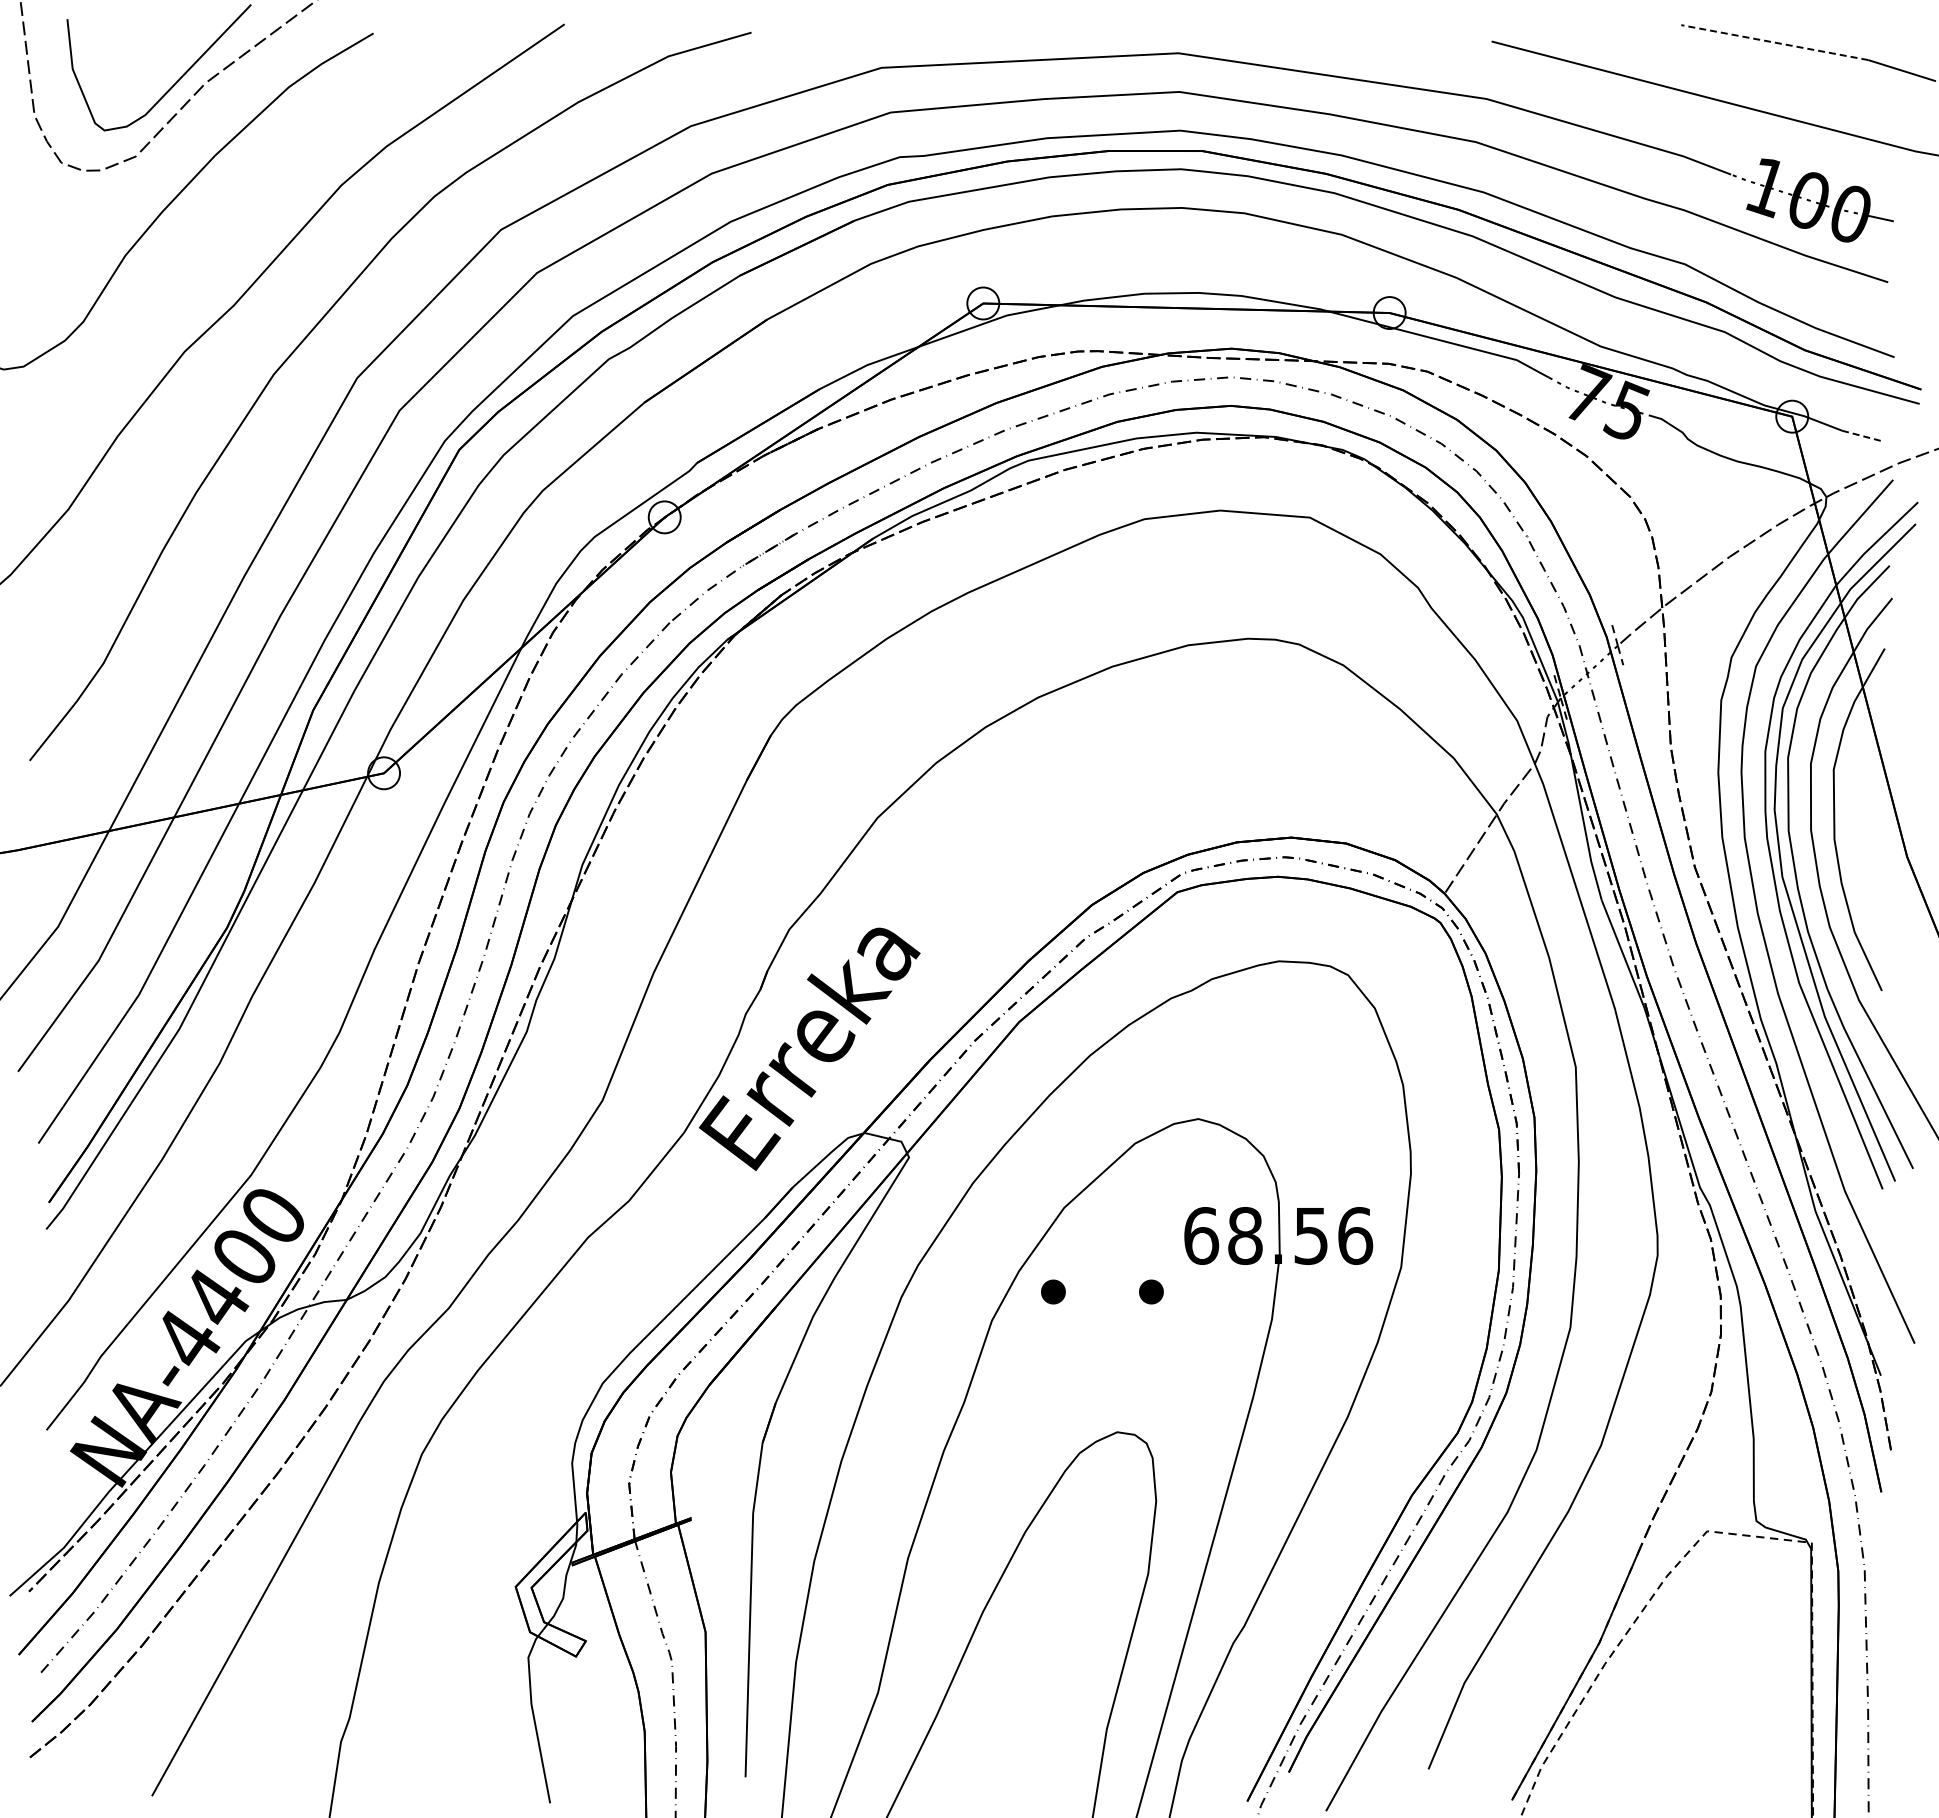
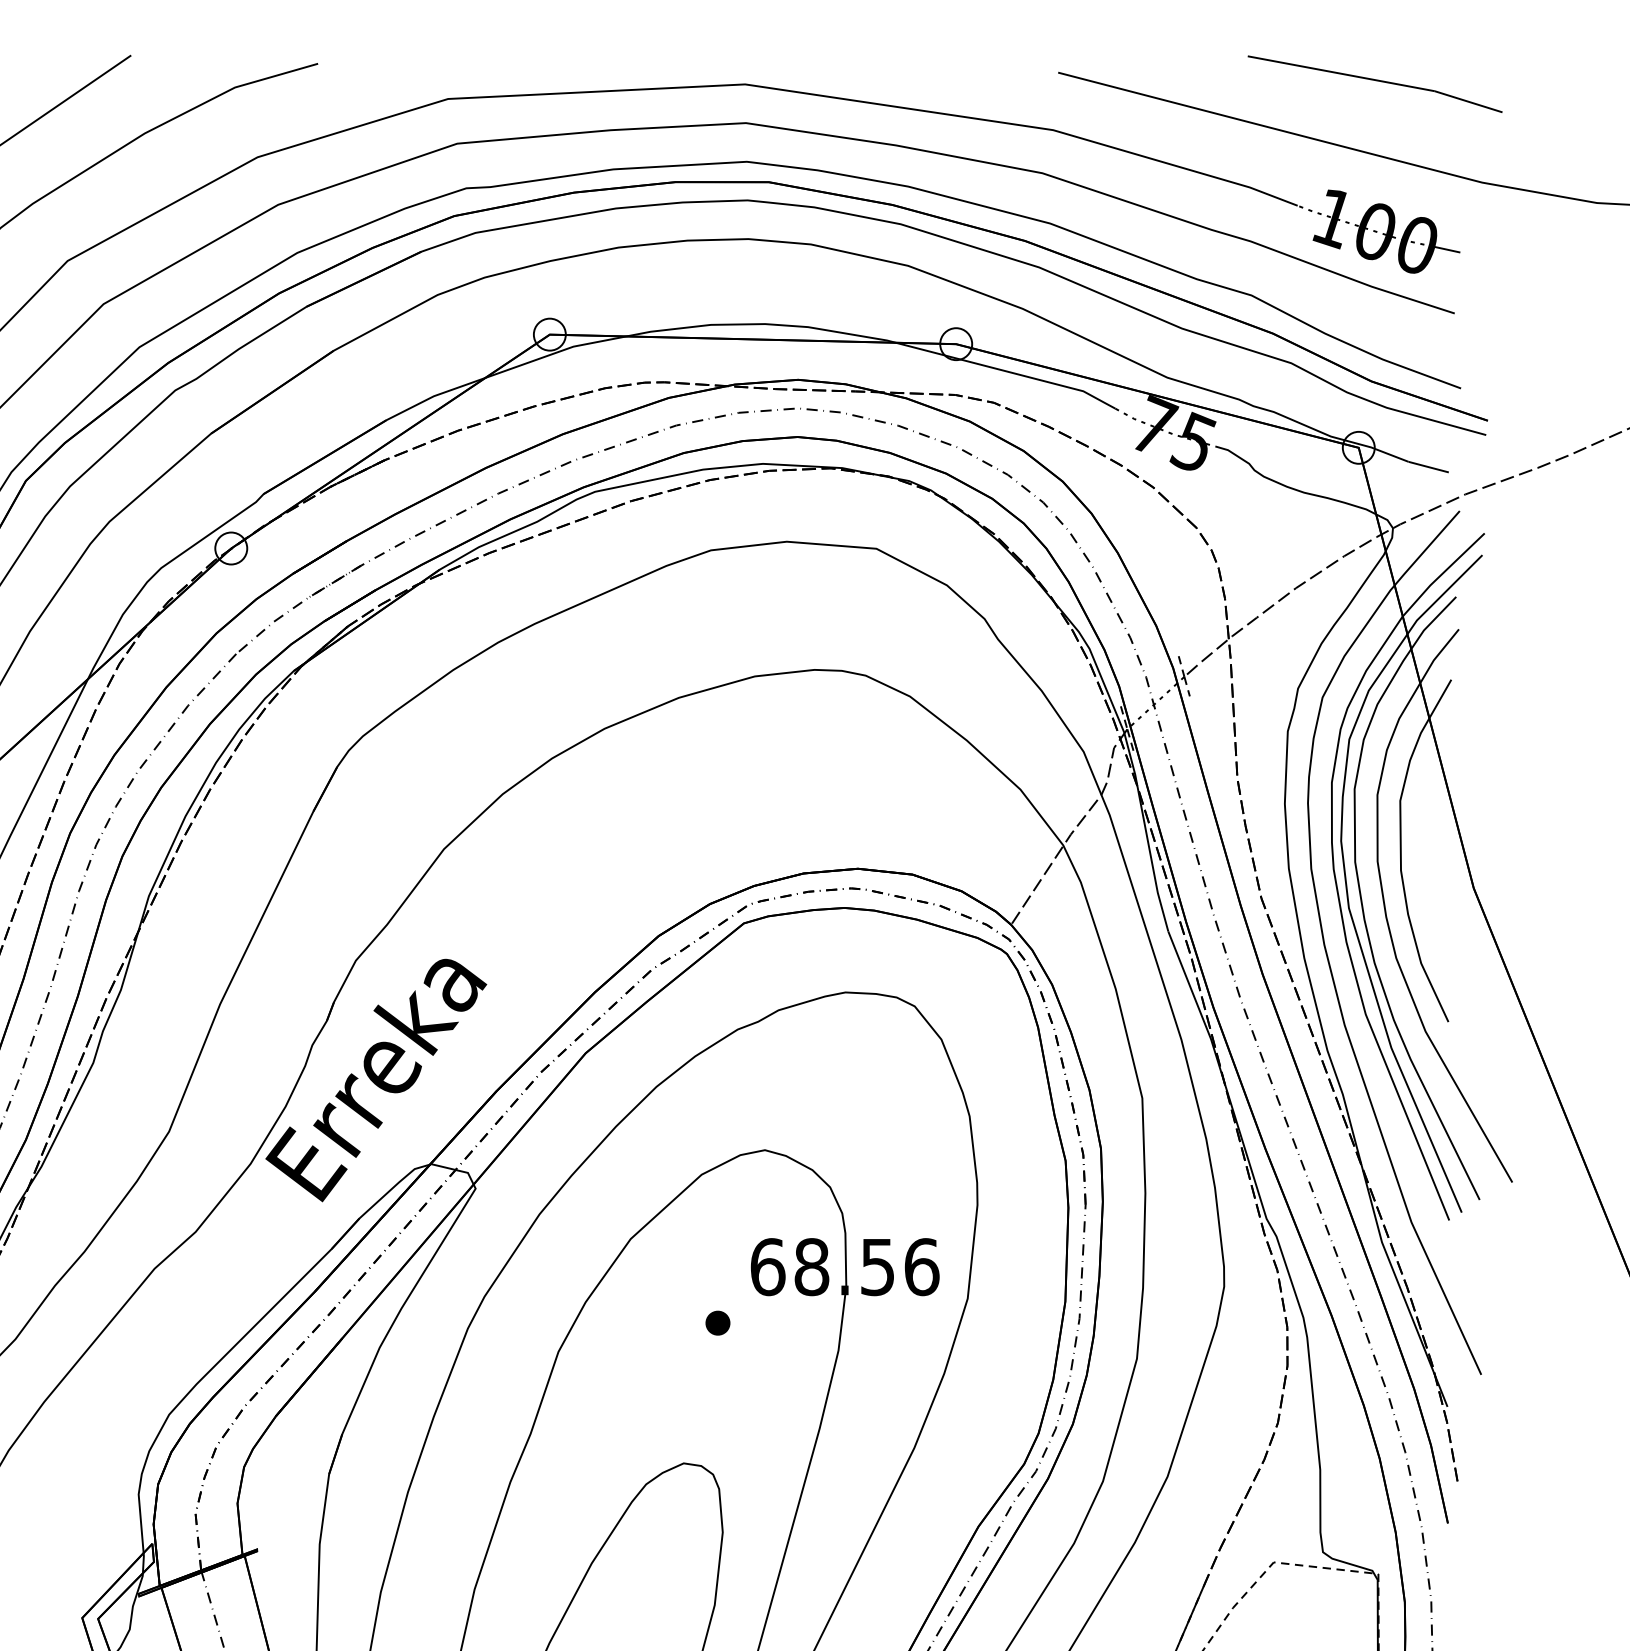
line: (1774, 42) -> (1341, 73), dashed -> solid
line: (1862, 435) -> (1429, 466), dashed -> solid
part: (1053, 1291) -> (620, 1322), removed

